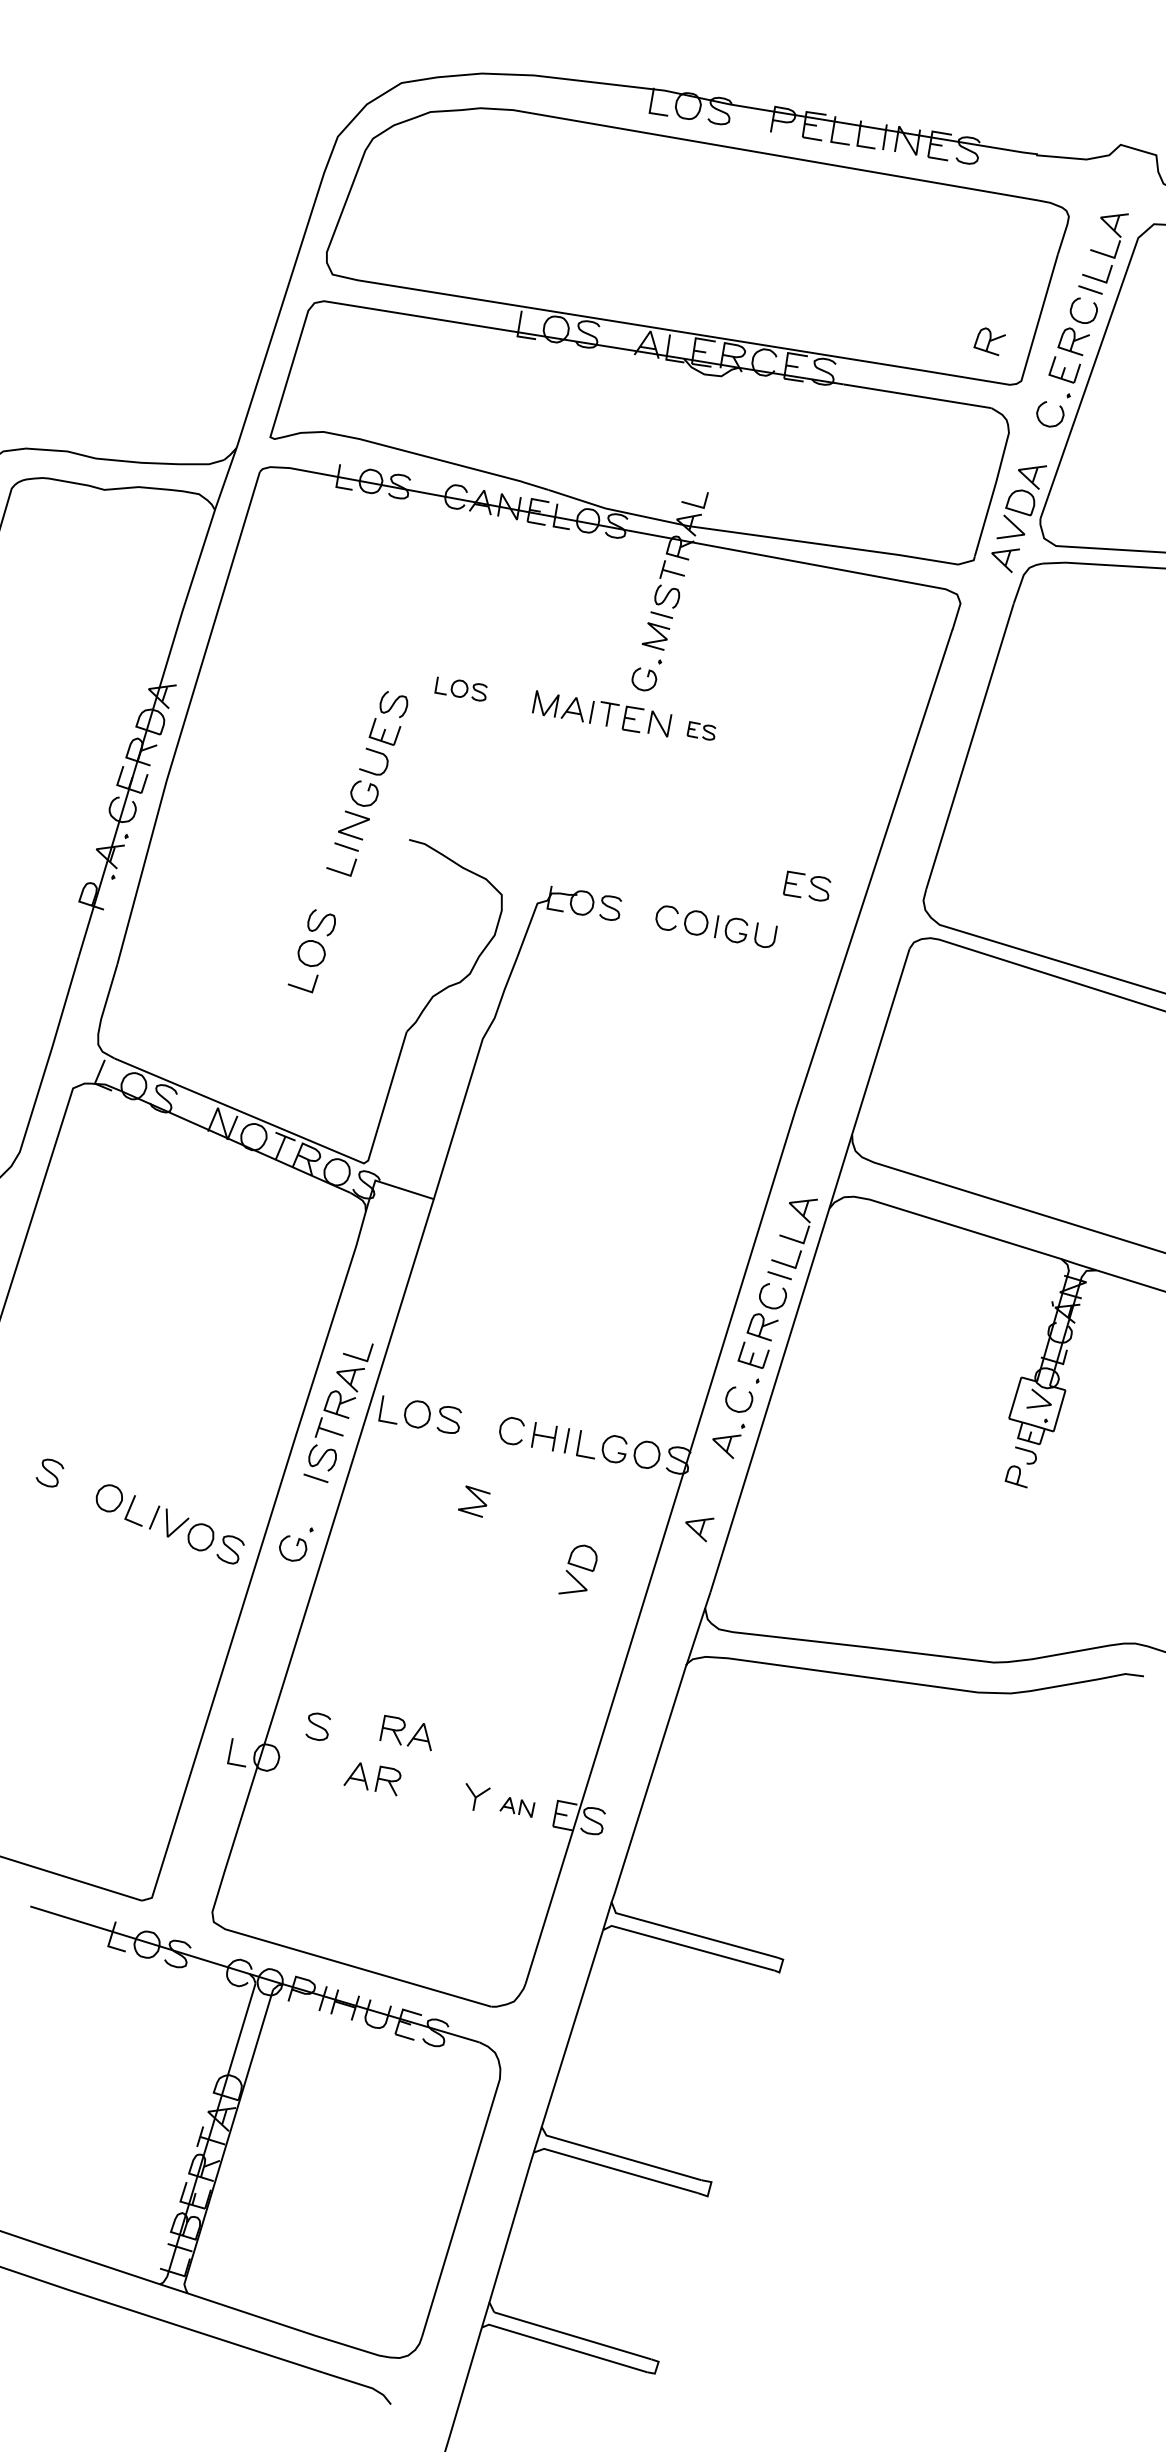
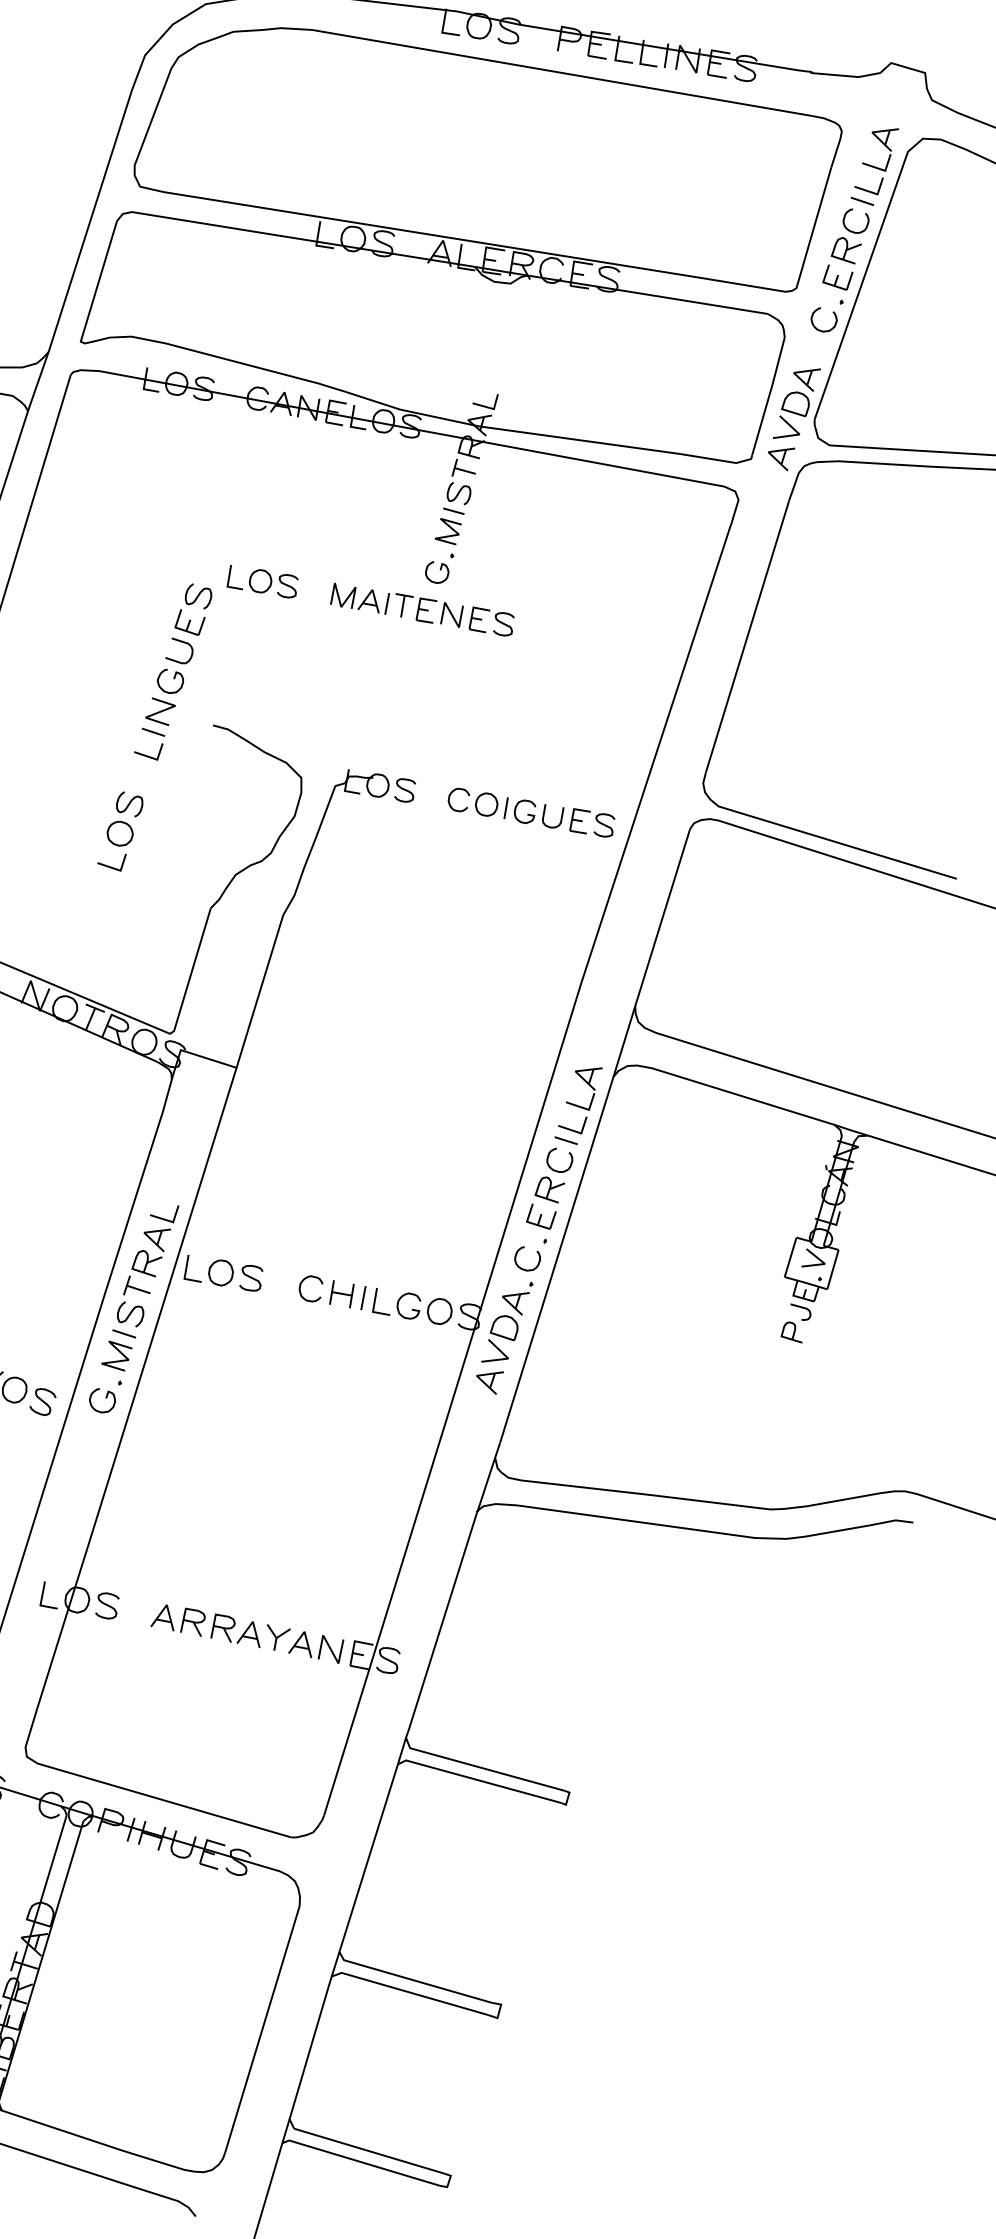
part: (989, 341) -> (766, 250), removed
part: (460, 688) -> (262, 581), size x1.43
part: (701, 730) -> (491, 621), size x1.67
part: (807, 885) -> (592, 822), moved
line: (477, 1498) -> (120, 1353), moved
part: (577, 1569) -> (499, 1338), moved
curve: (317, 1726) -> (106, 1605), moved
part: (405, 1732) -> (235, 1630), moved
part: (517, 1807) -> (316, 1647), size x1.67

